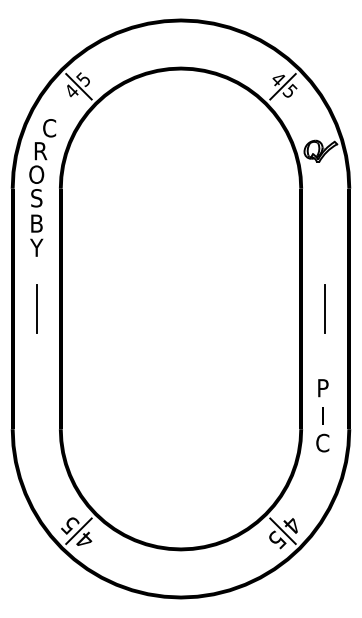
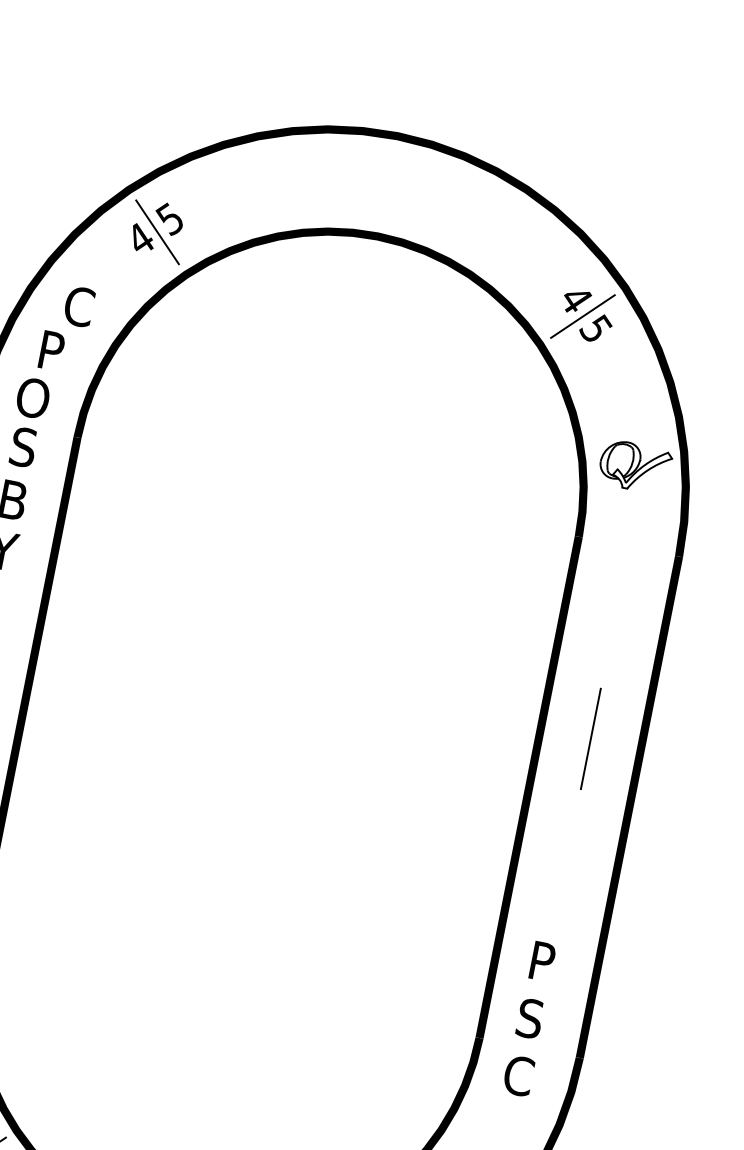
text: (40, 151) -> (50, 351), R -> P
line: (324, 308) -> (589, 737), moved
text: (322, 415) -> (529, 1018), I -> S

